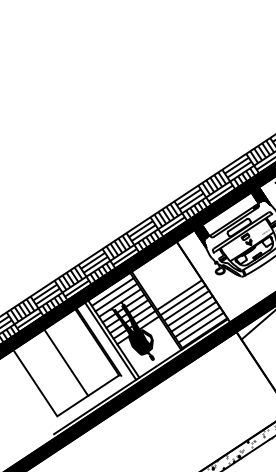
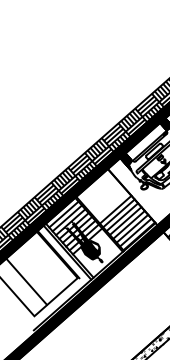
line: (66, 362) -> (26, 281), moved

